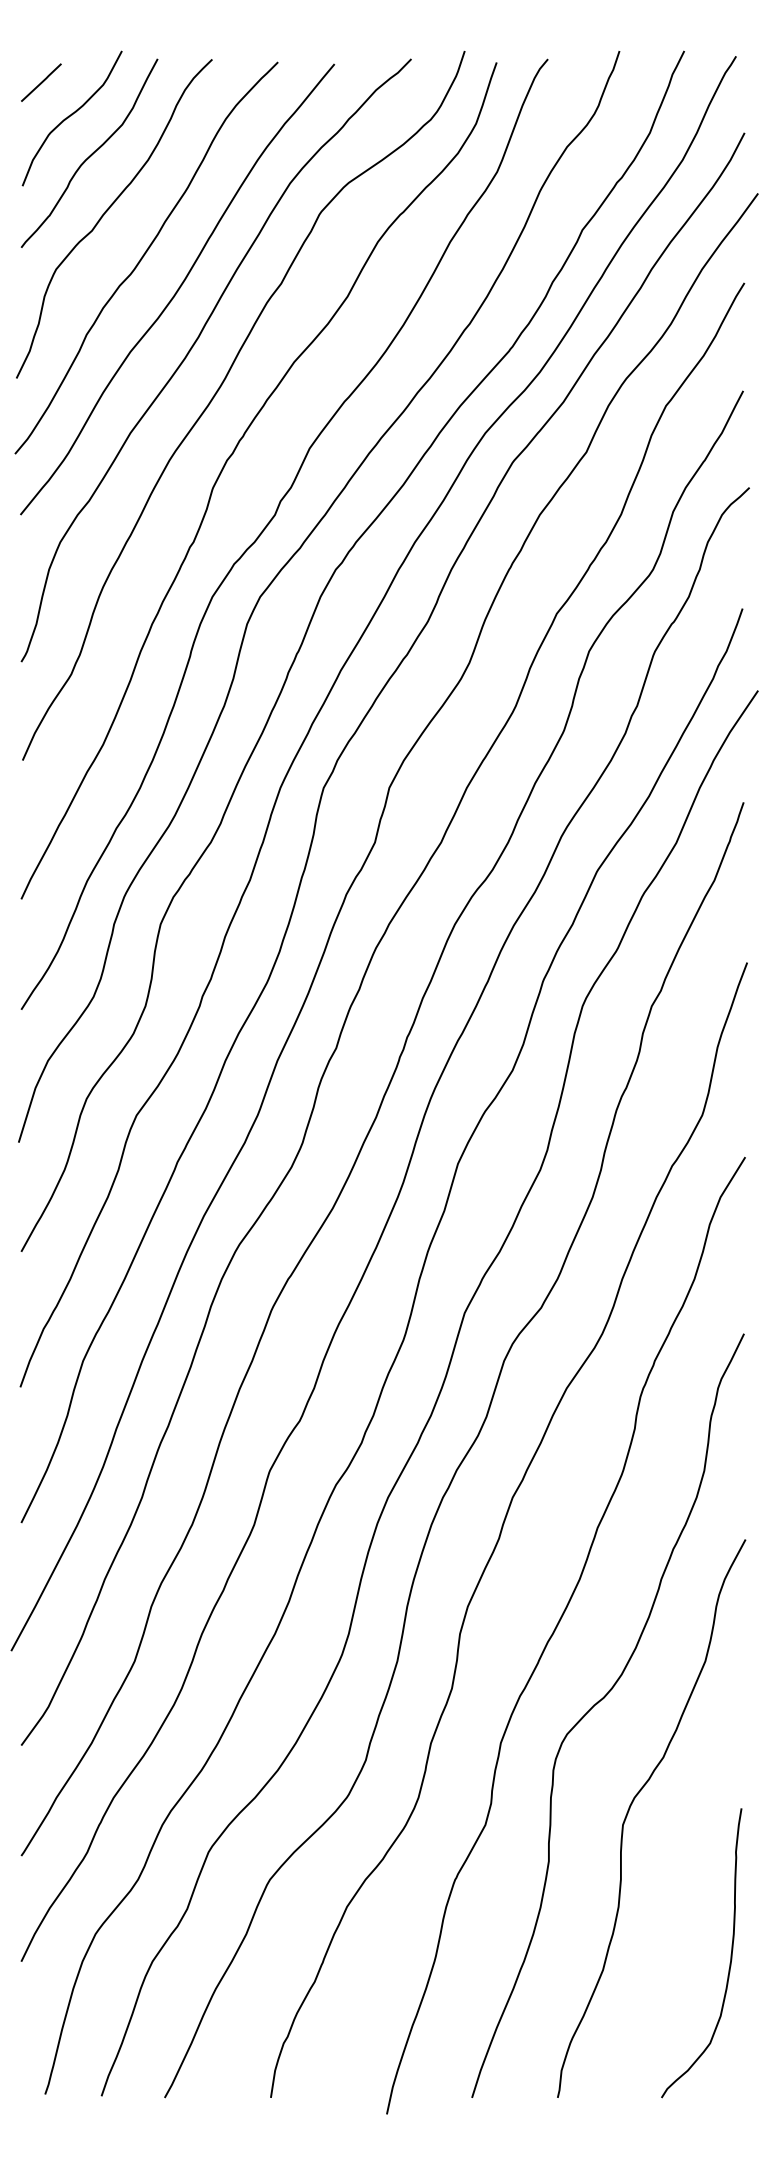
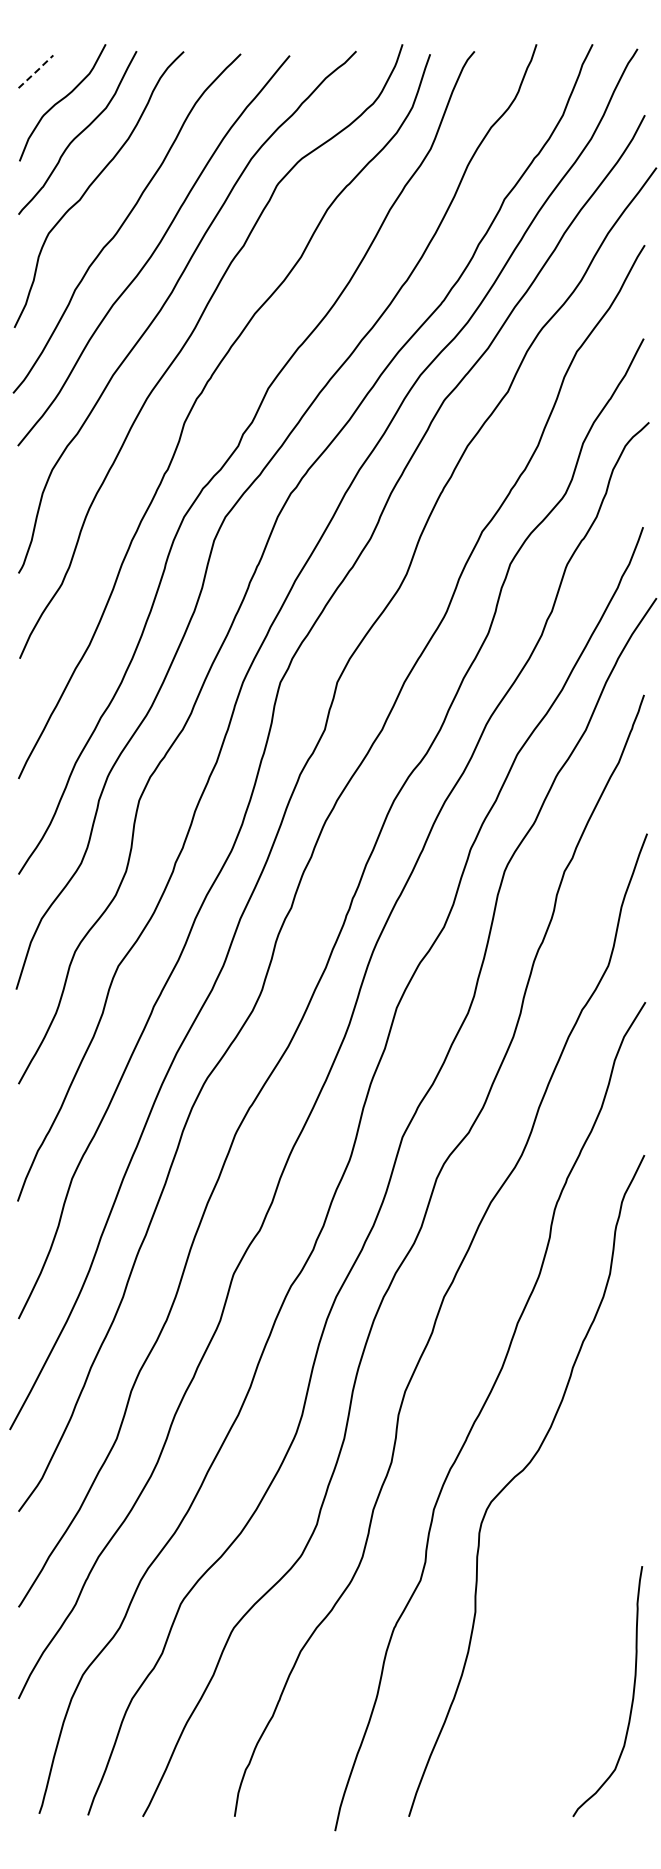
line: (43, 81) -> (37, 70), solid -> dashed
curve: (629, 1811) -> (545, 1568), removed

